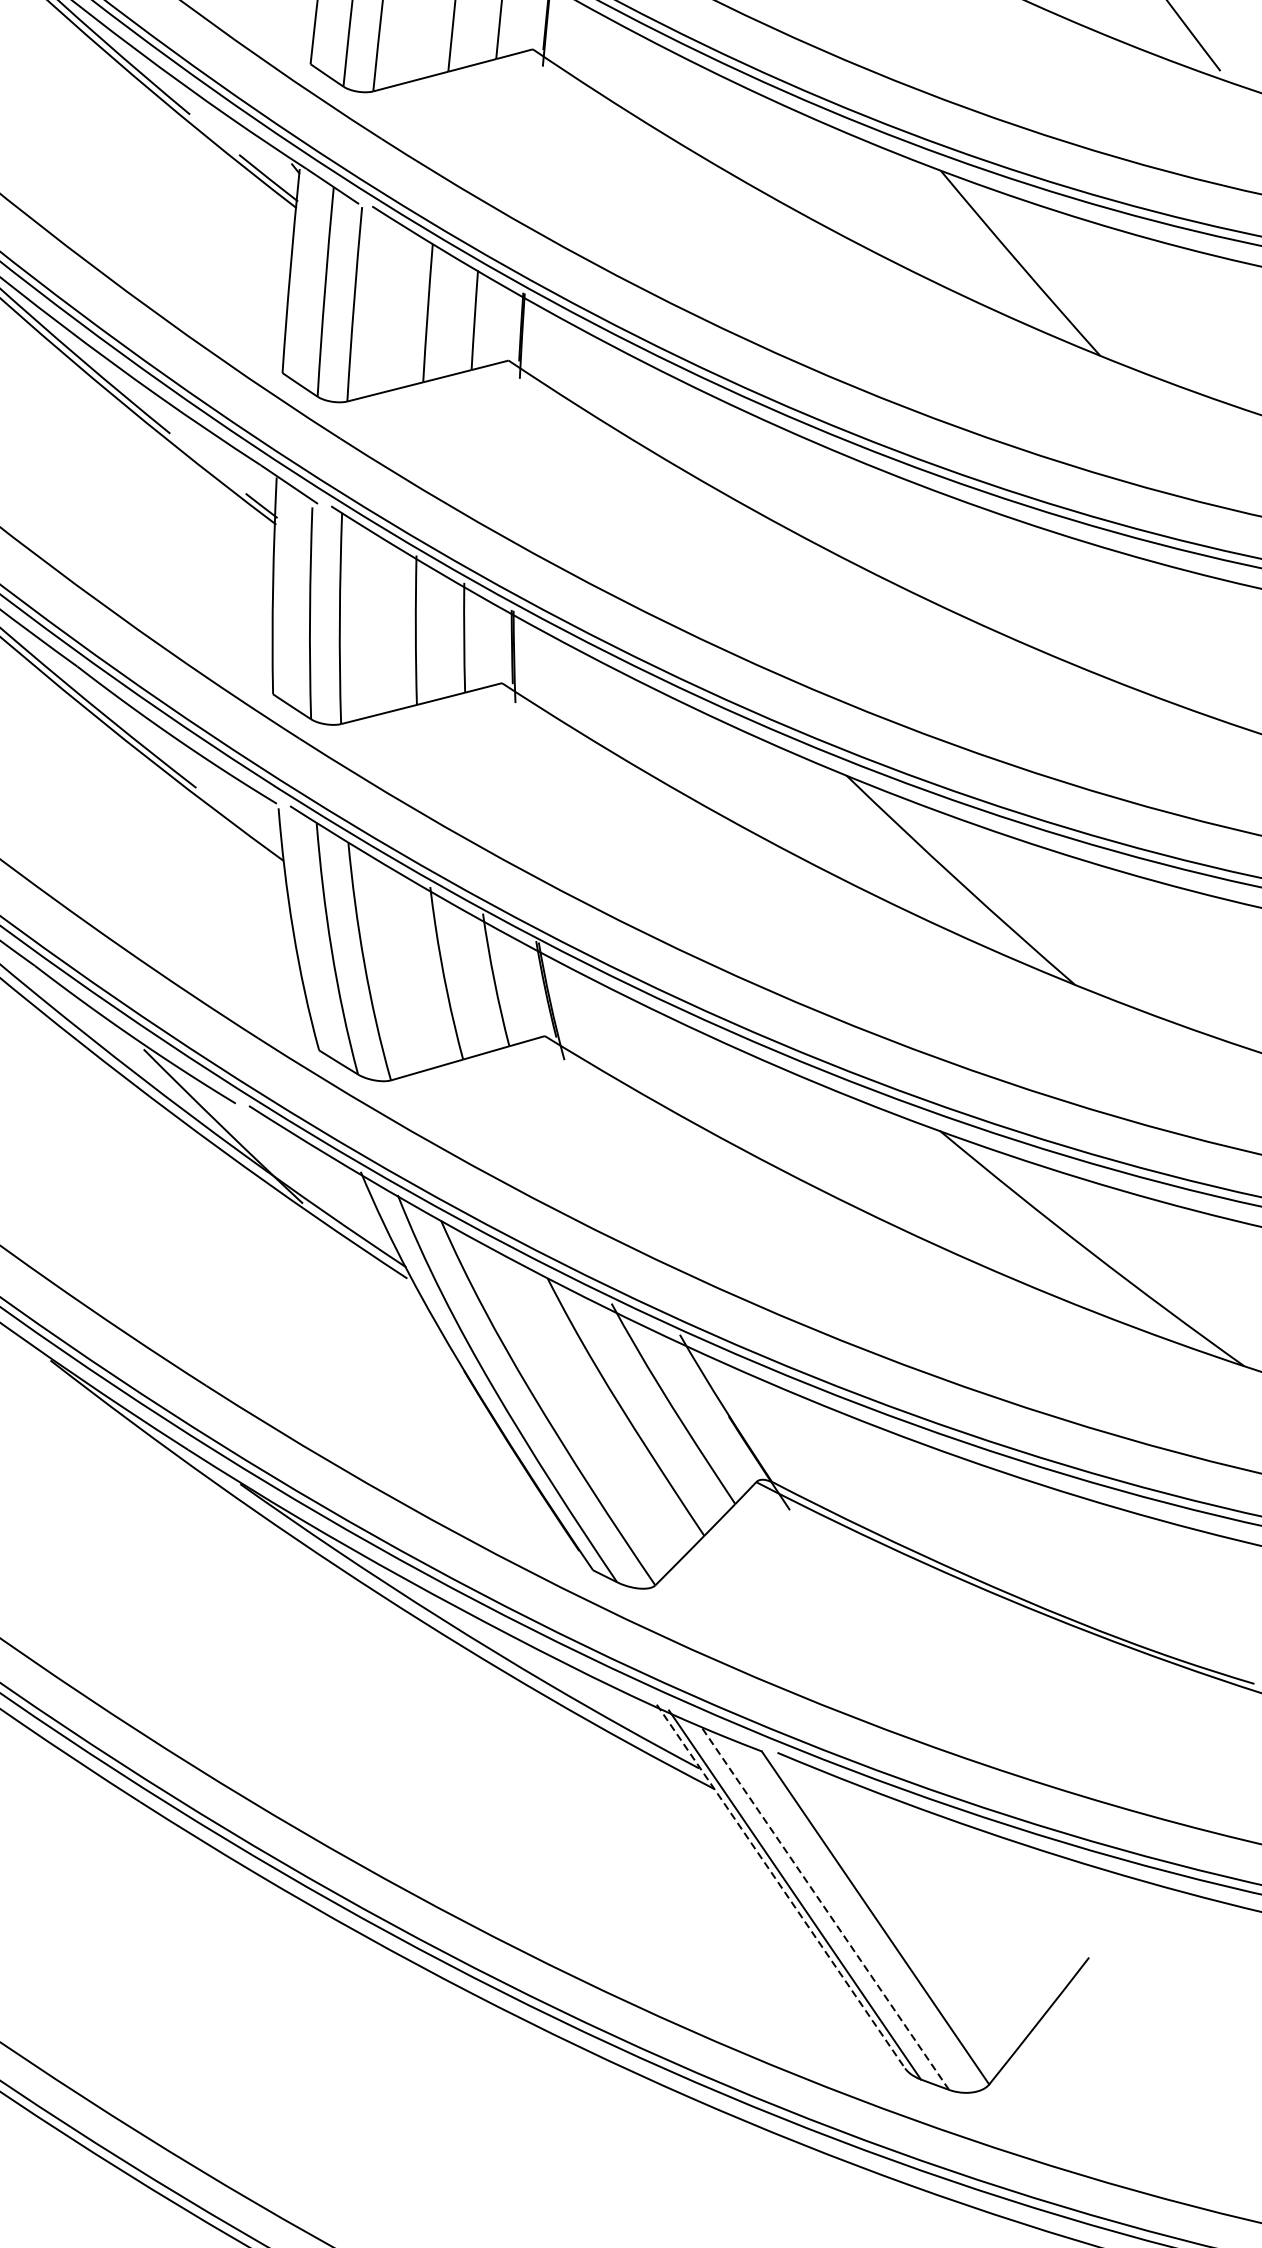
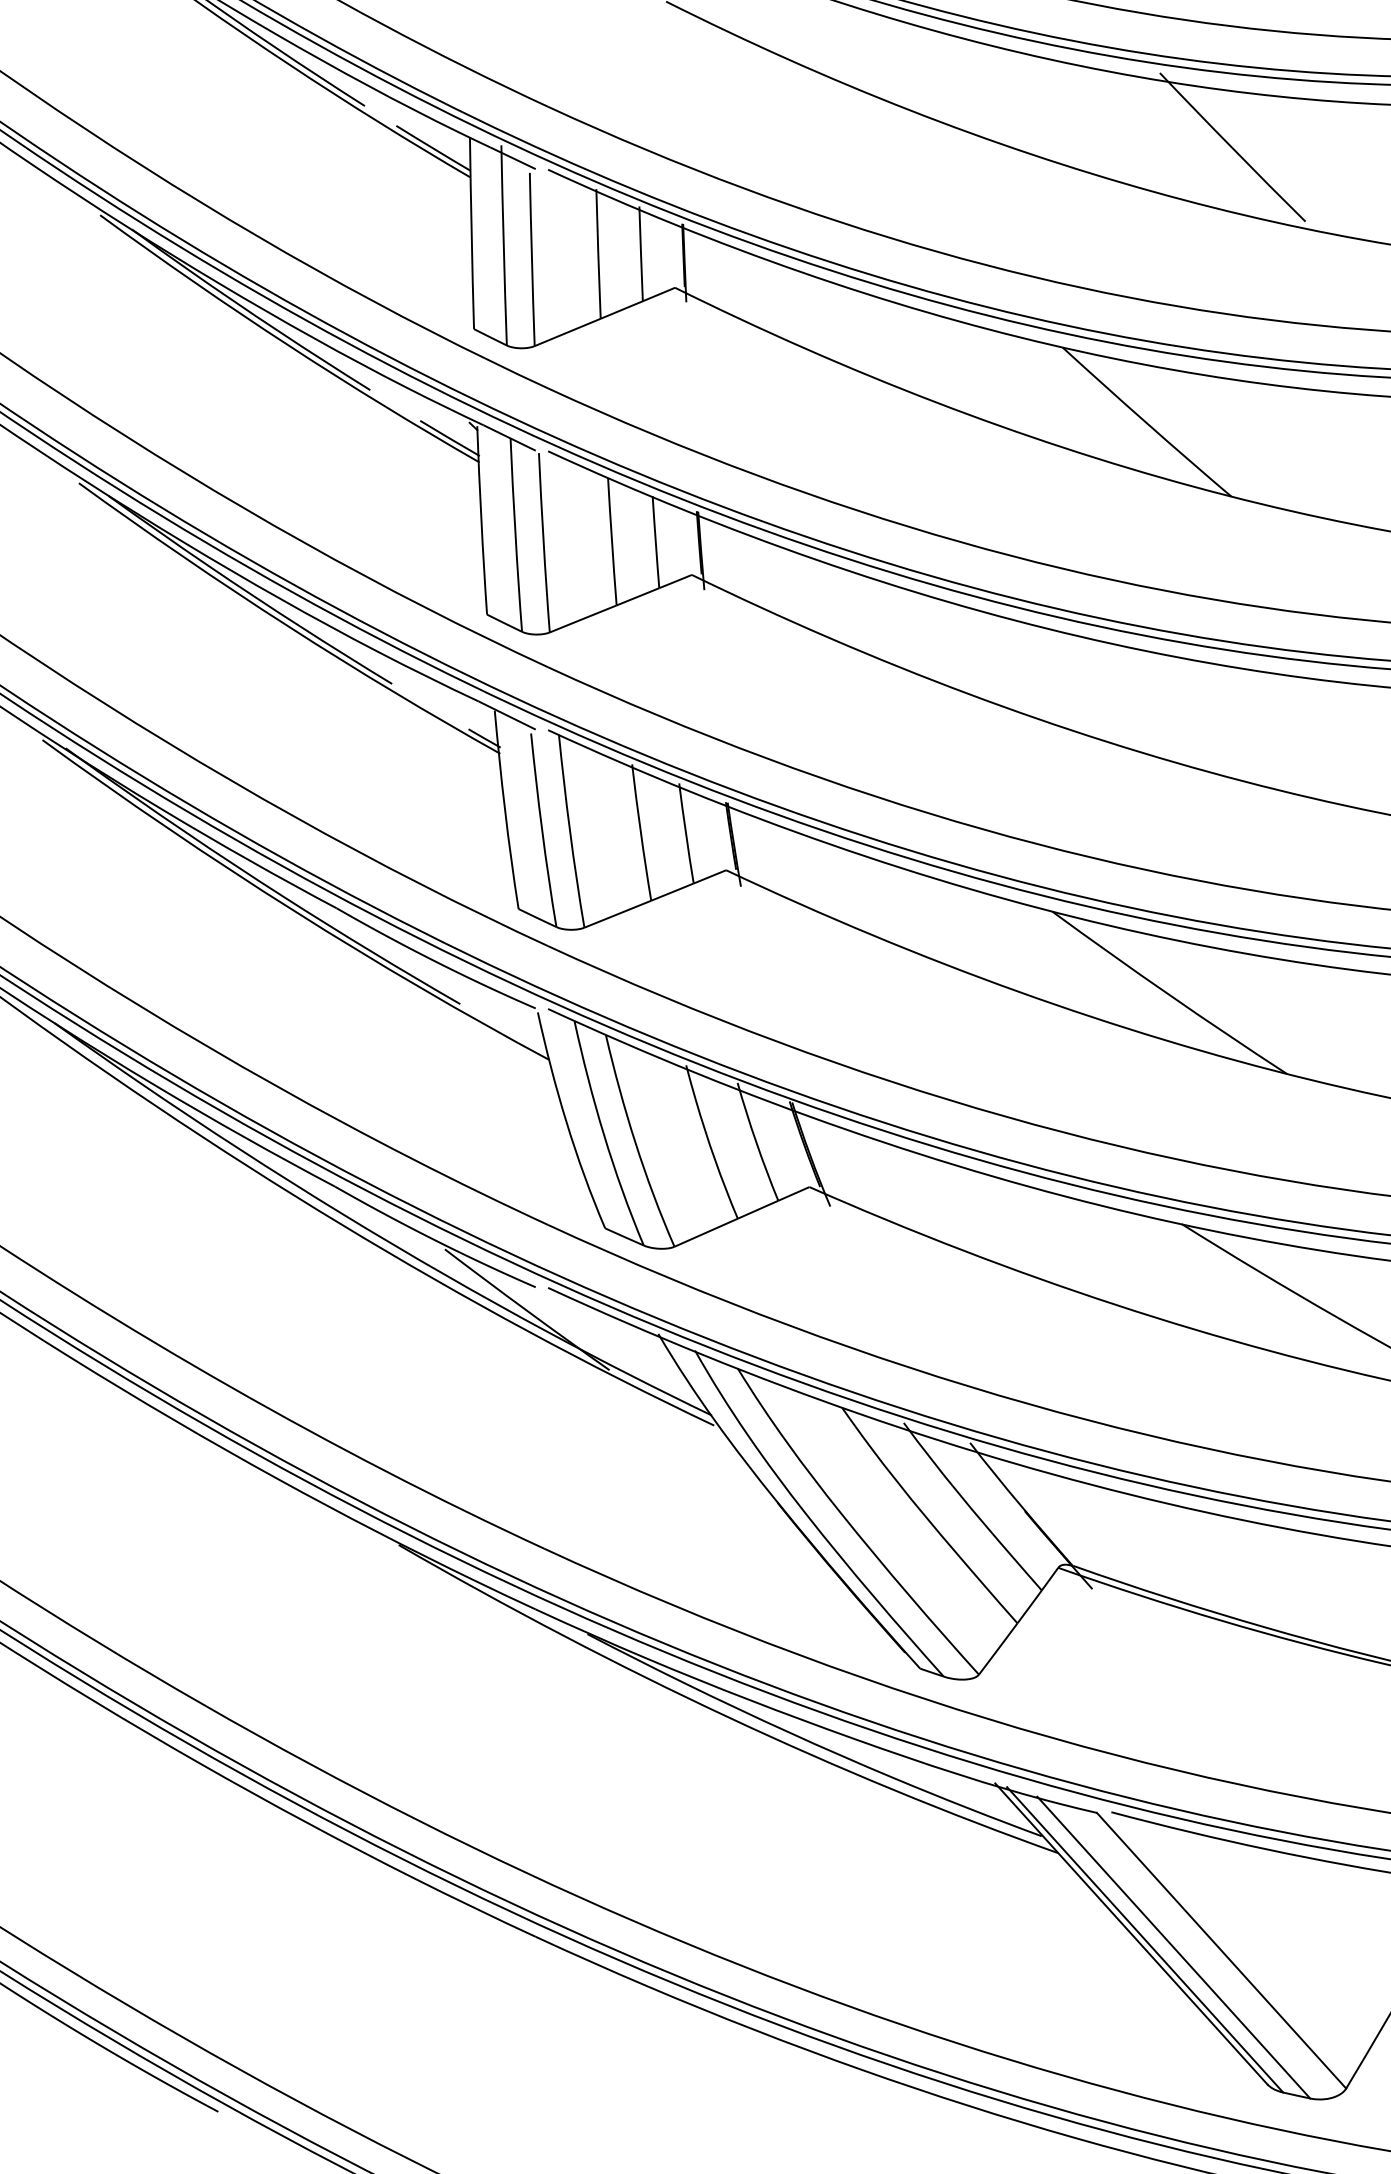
line: (781, 1887) -> (1131, 1934), dashed -> solid
line: (824, 1907) -> (1173, 1947), dashed -> solid

